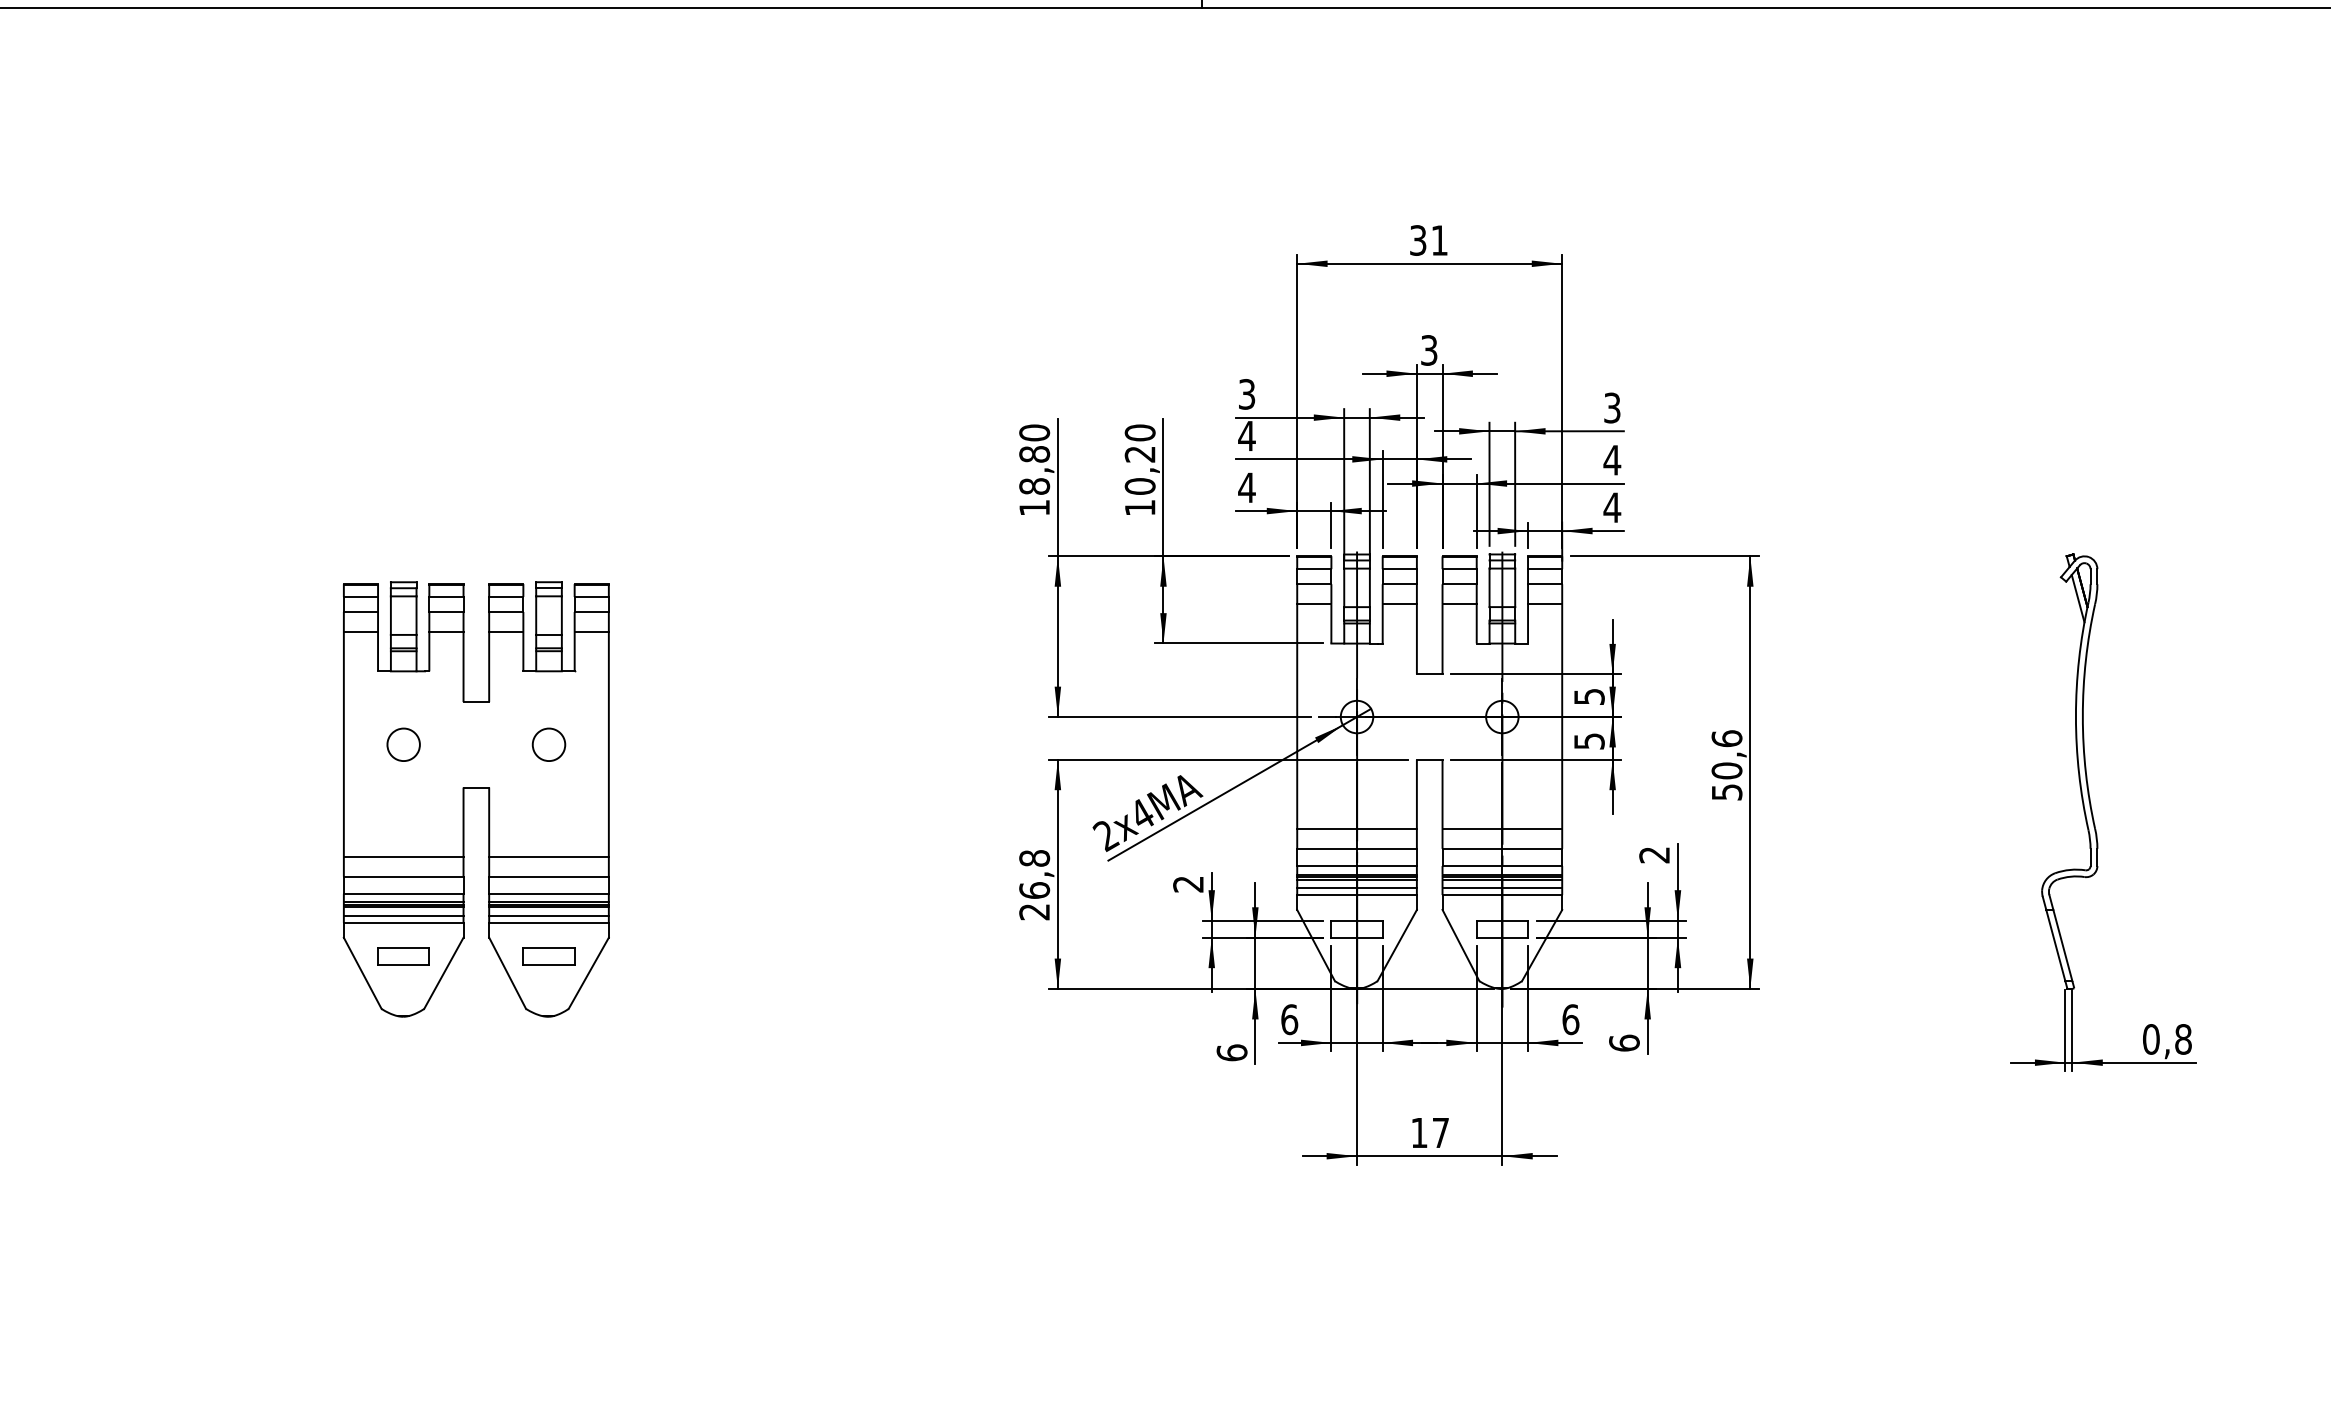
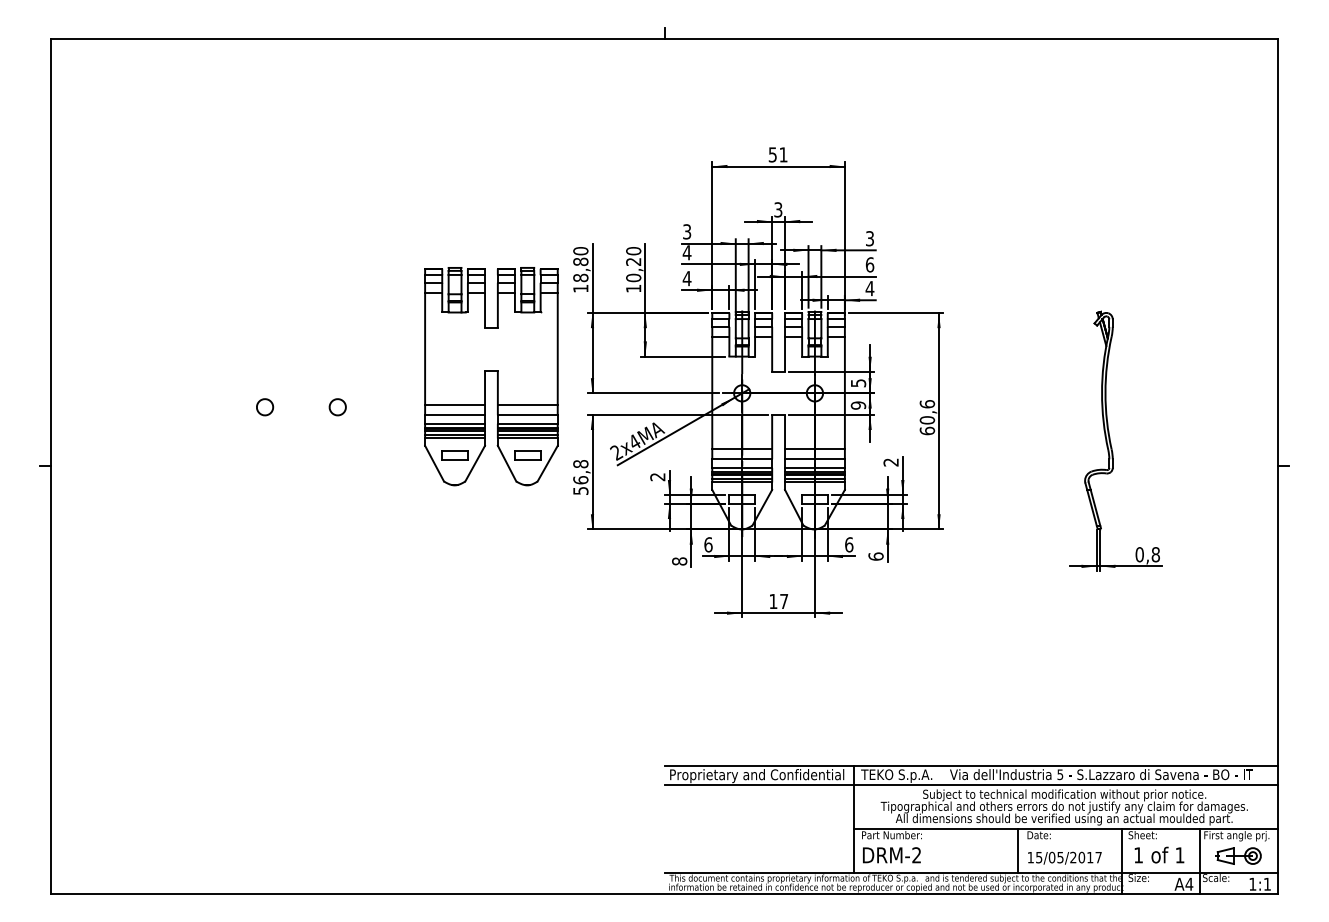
text: (1417, 239) -> (772, 154), 31 -> 51
text: (1611, 459) -> (869, 264), 4 -> 6
text: (1587, 741) -> (857, 405), 5 -> 9
text: (1727, 791) -> (927, 430), 50,6 -> 60,6
part: (476, 799) -> (491, 376), moved
text: (1033, 911) -> (580, 490), 26,8 -> 56,8
text: (1231, 1052) -> (679, 561), 6 -> 8

